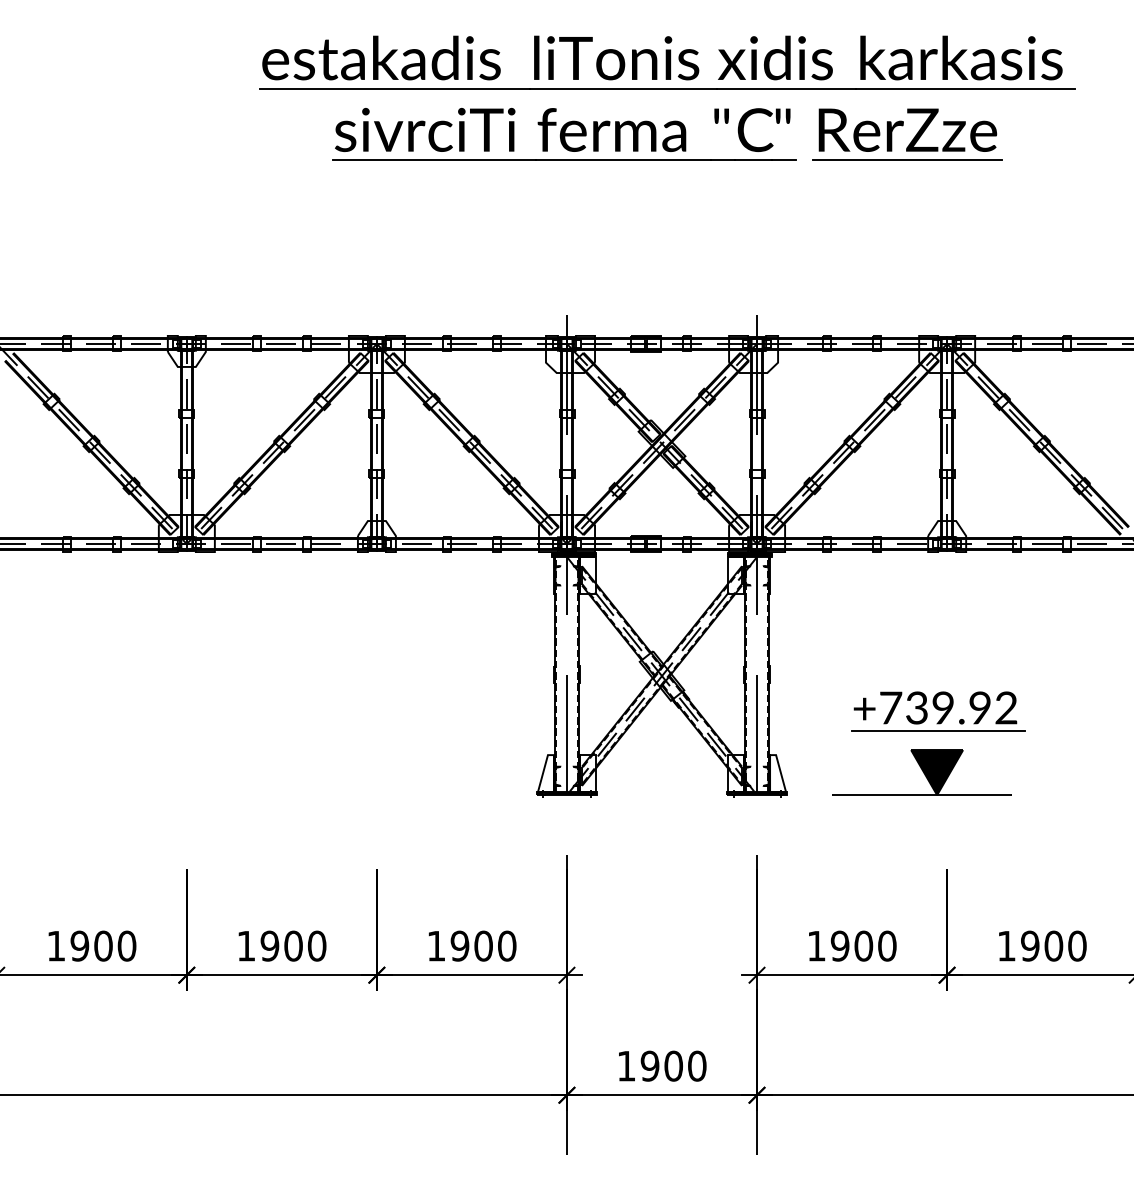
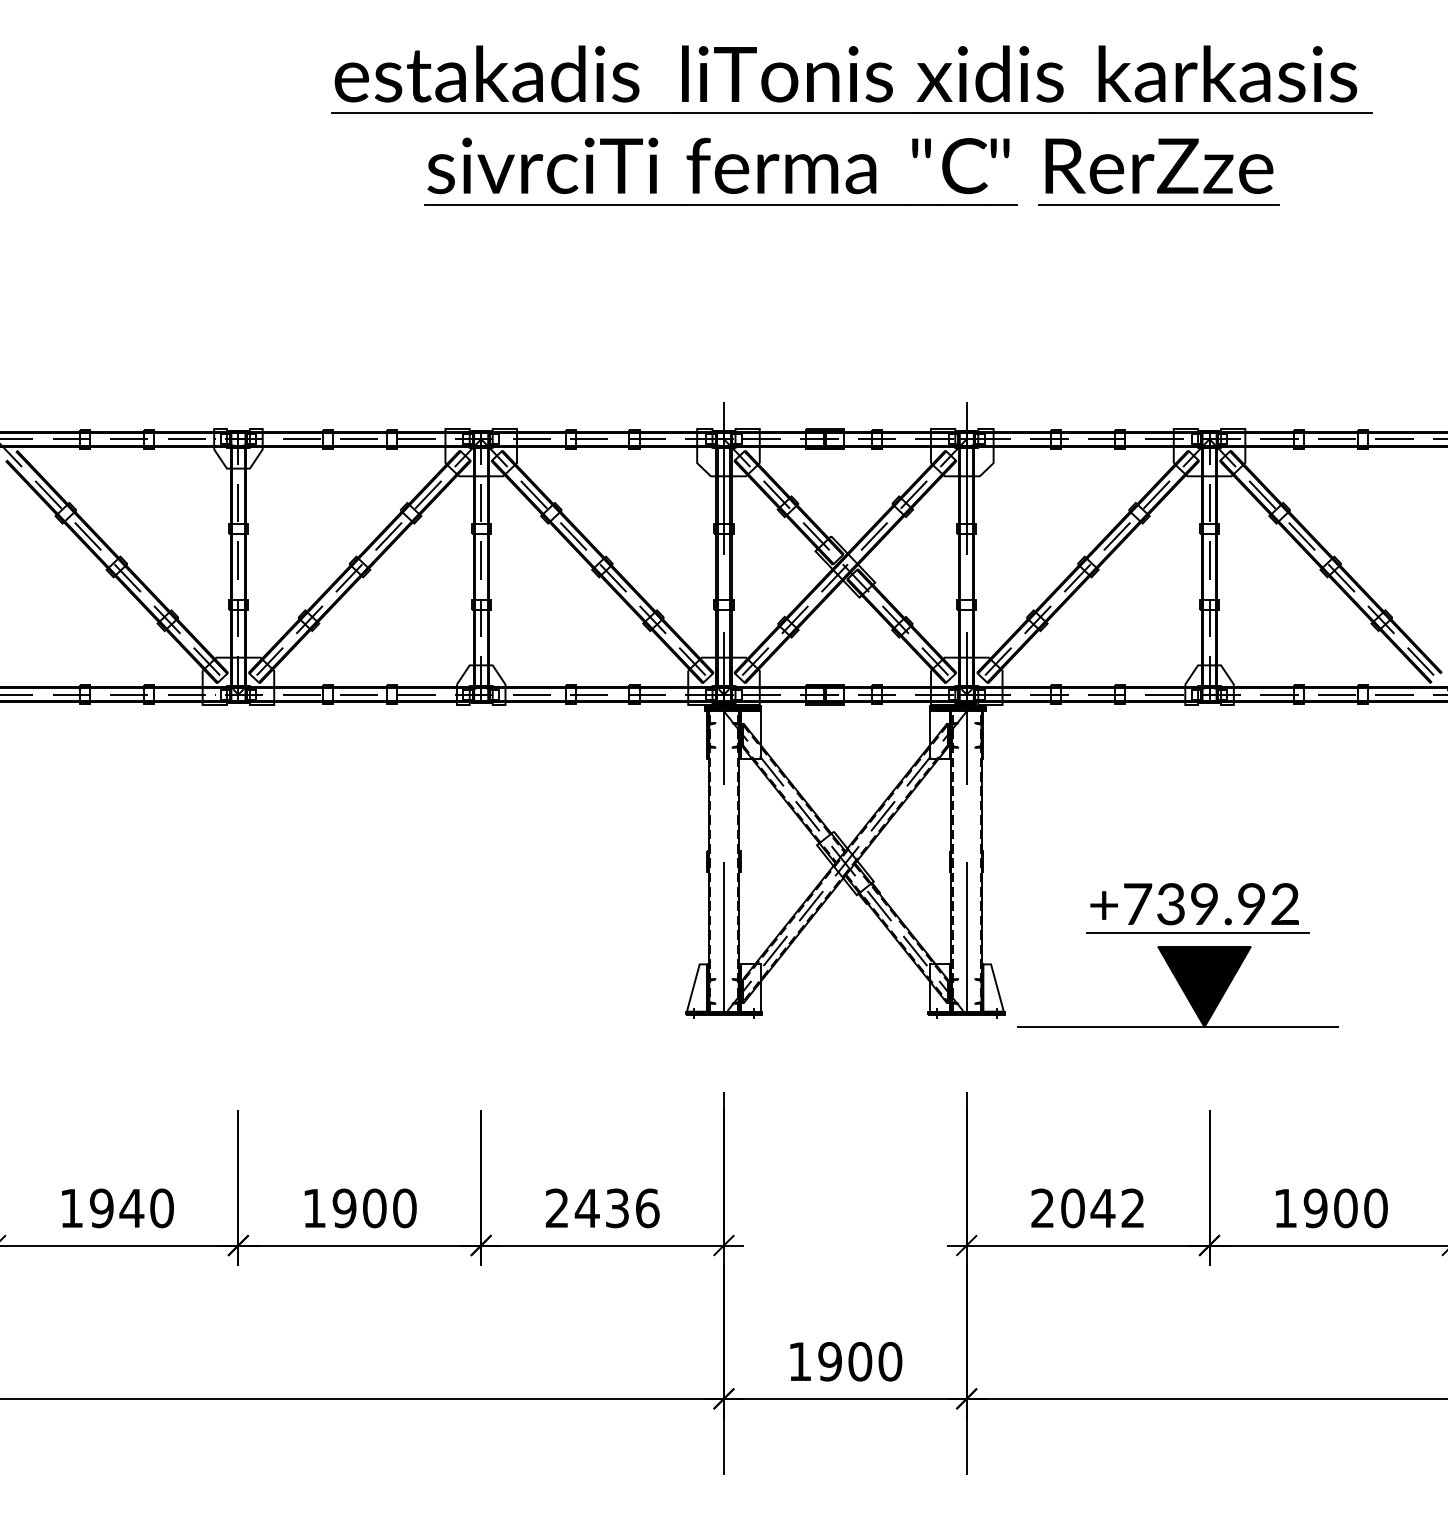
part: (921, 772) -> (1176, 986), size x1.4
text: (103, 945) -> (131, 1207), 1900 -> 1940
text: (471, 945) -> (602, 1207), 1900 -> 2436
text: (851, 945) -> (1087, 1207), 1900 -> 2042

